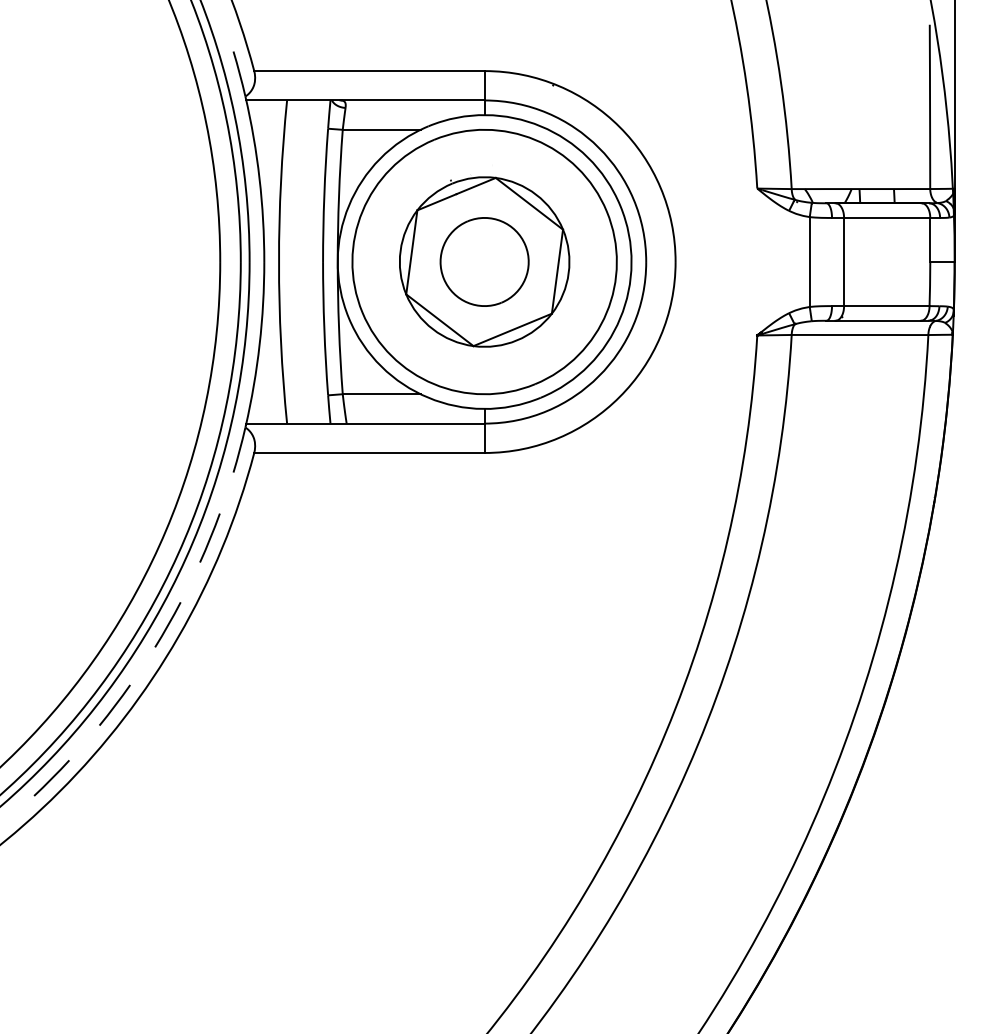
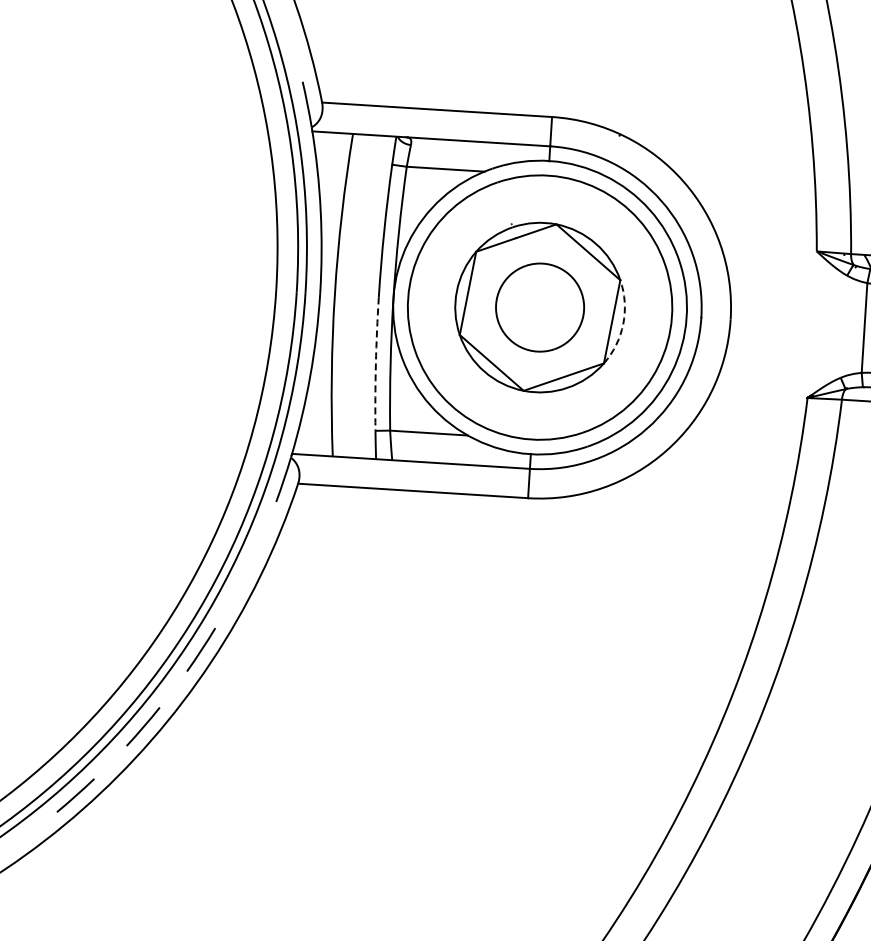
arc: (568, 273) -> (623, 324), solid -> dashed
arc: (324, 328) -> (376, 363), solid -> dashed
line: (209, 537) -> (248, 565), removed

